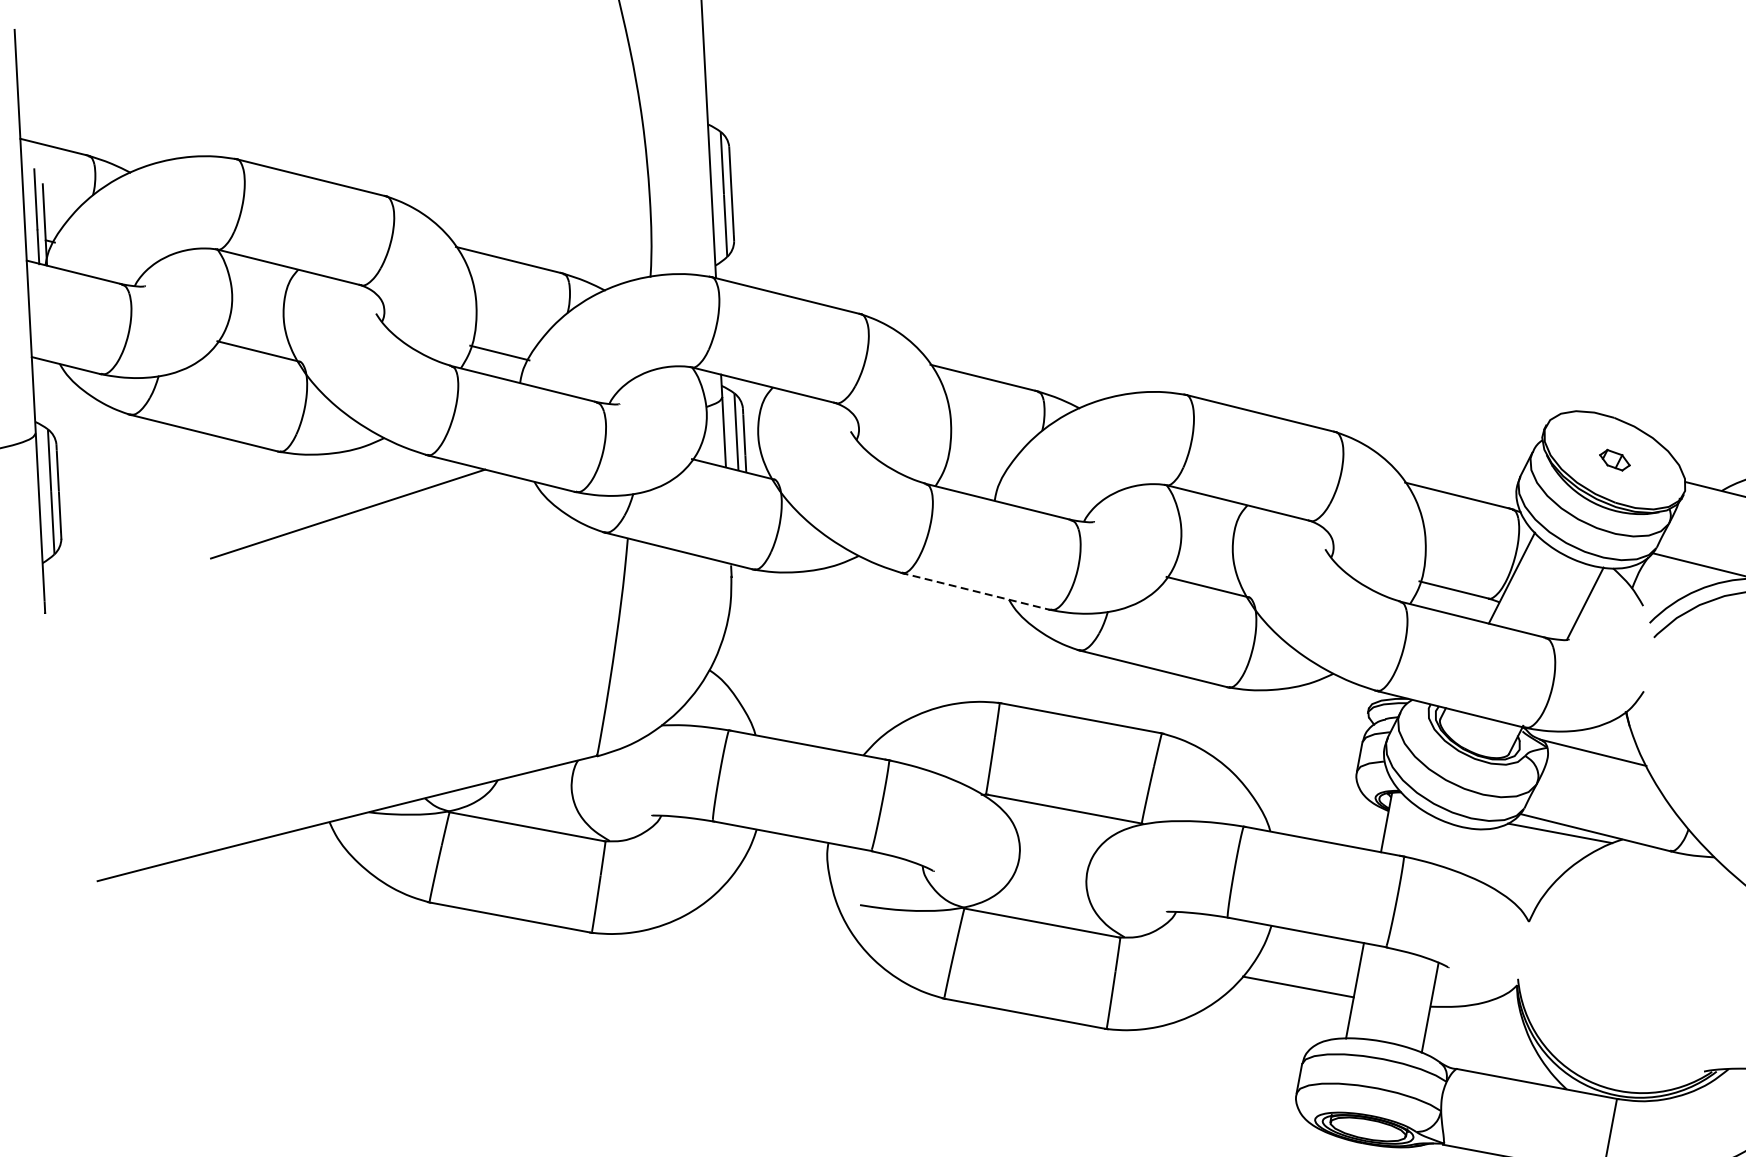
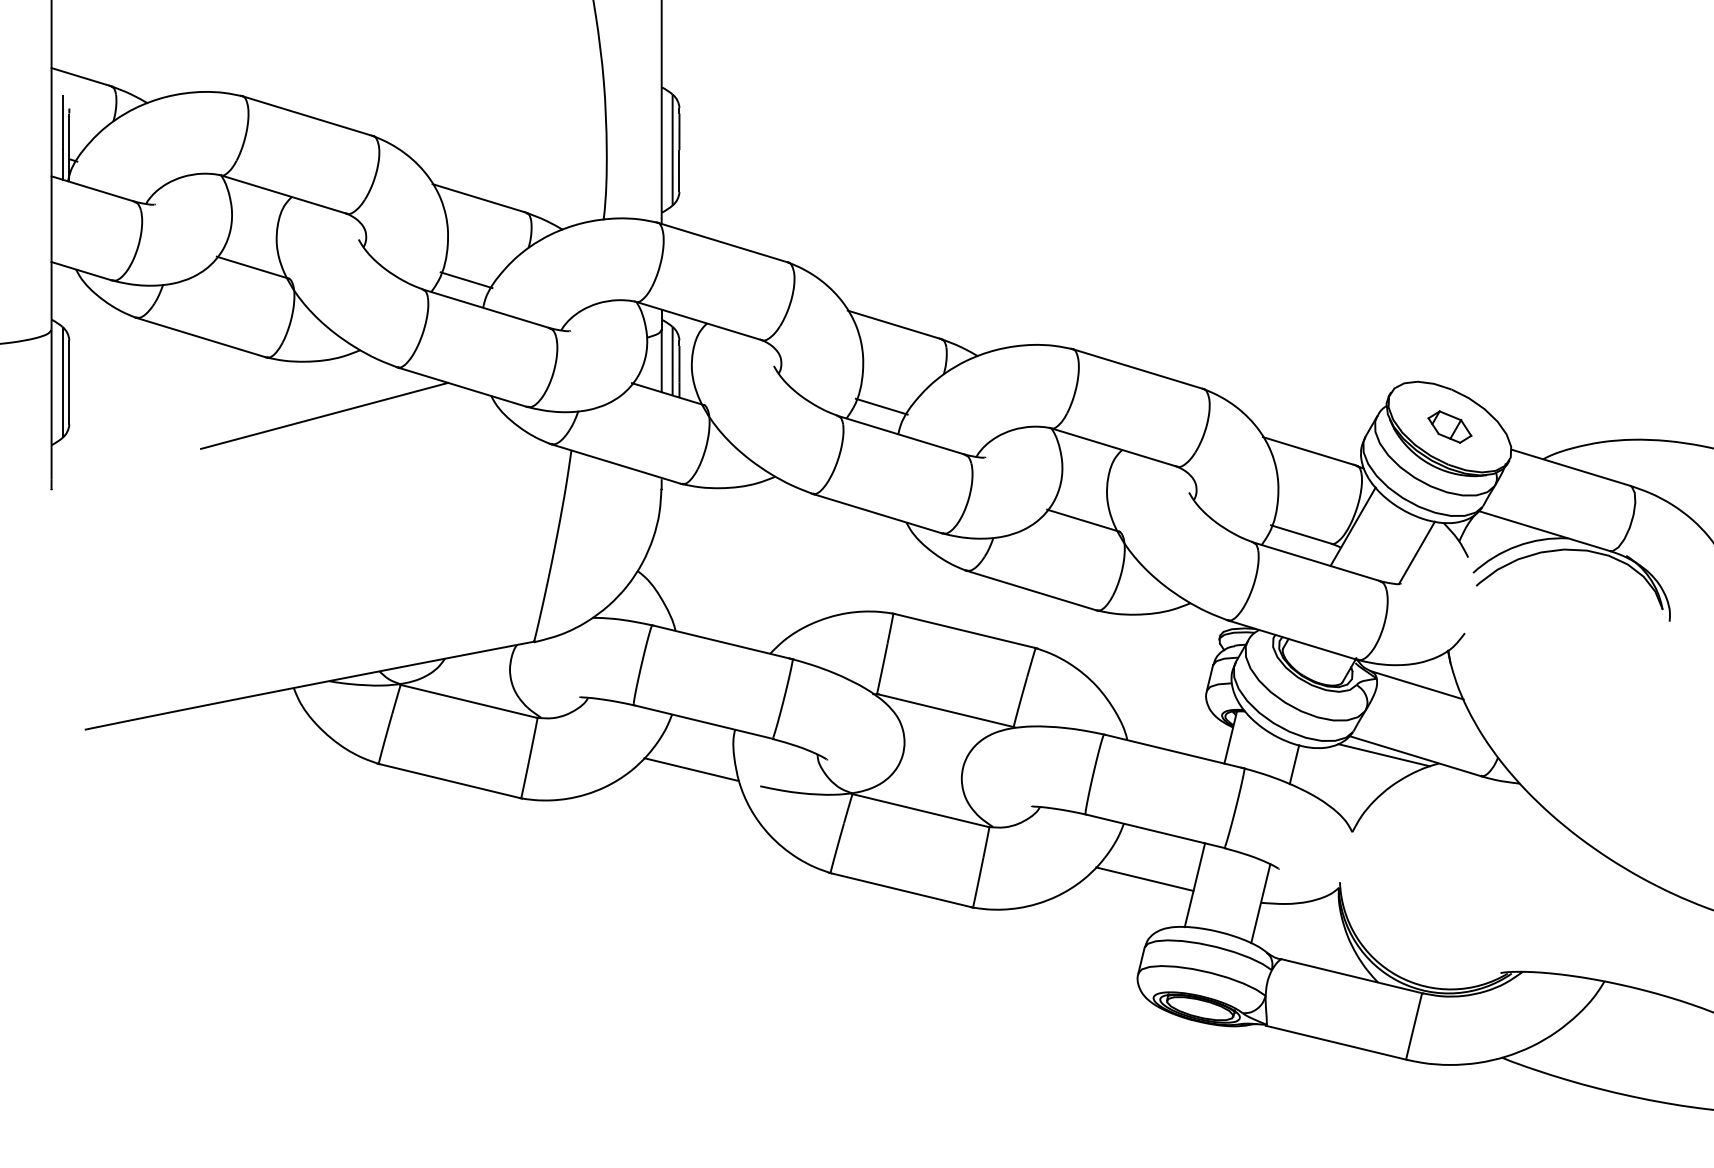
part: (1614, 459) -> (1449, 426), size x1.67
line: (974, 470) -> (881, 406), added
line: (975, 591) -> (877, 513), dashed -> solid
line: (1459, 849) -> (1294, 764), added
line: (781, 890) -> (691, 769), added

